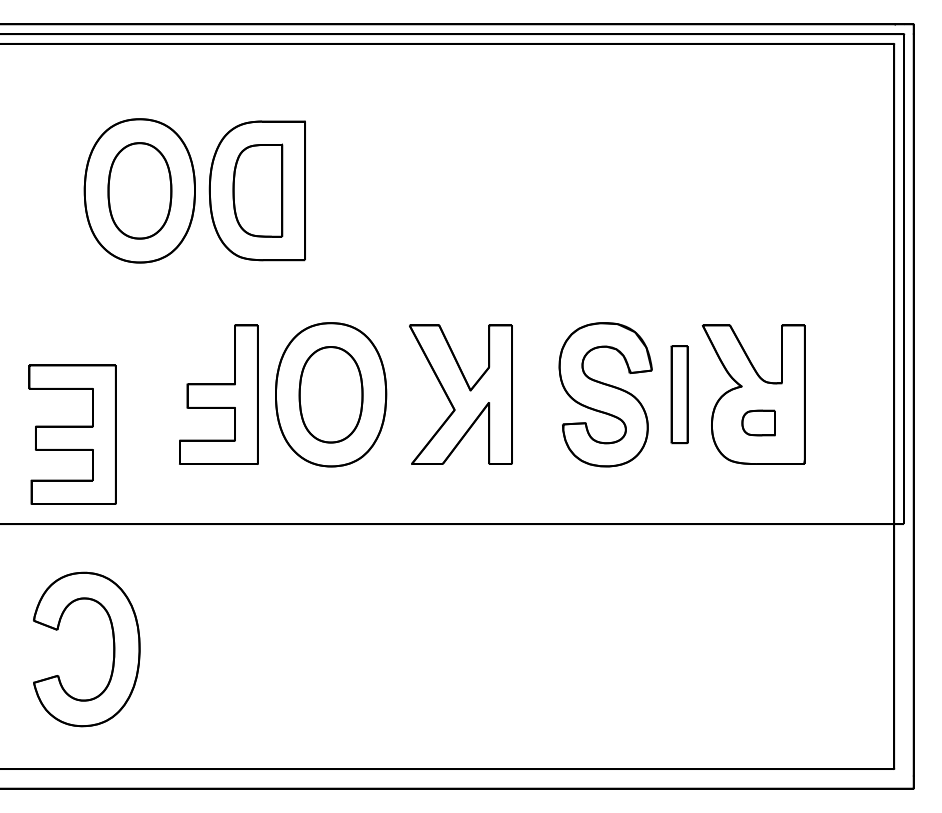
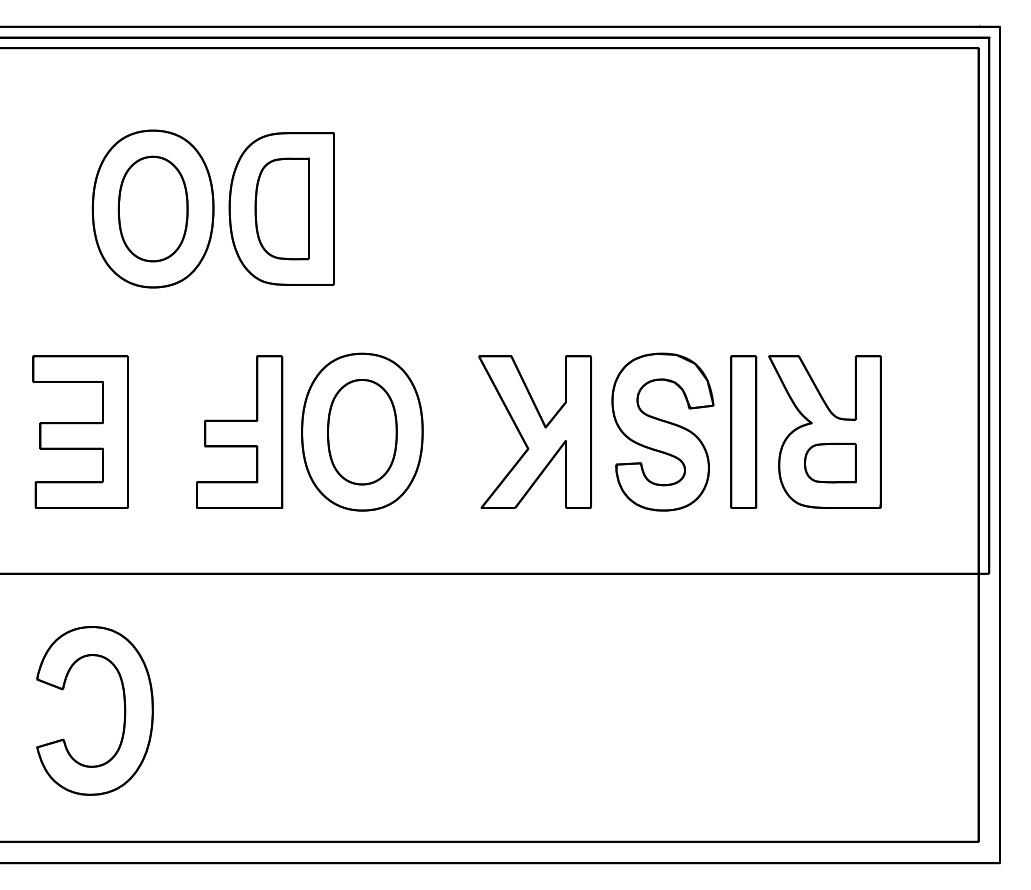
part: (460, 394) -> (534, 431), moved
part: (679, 394) -> (743, 431), size x1.43
part: (758, 422) -> (830, 462), size x1.43
part: (72, 434) -> (80, 431), moved

